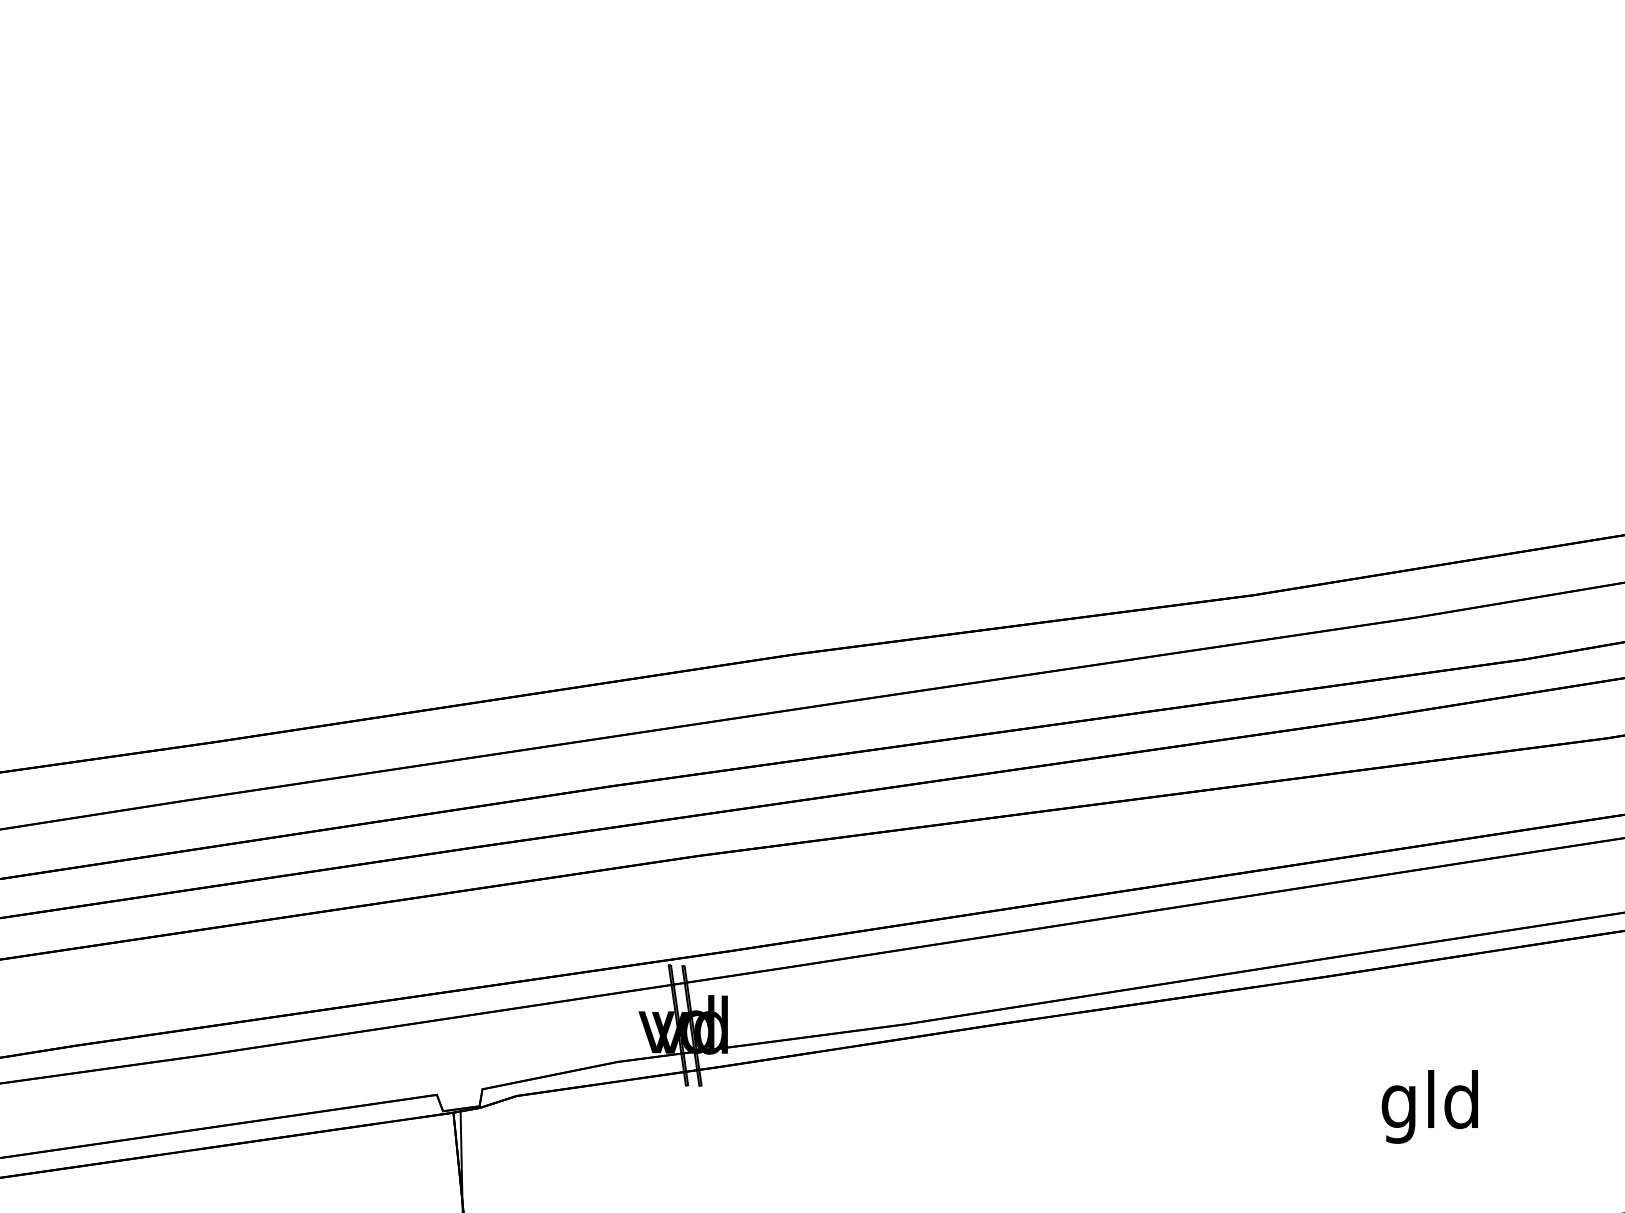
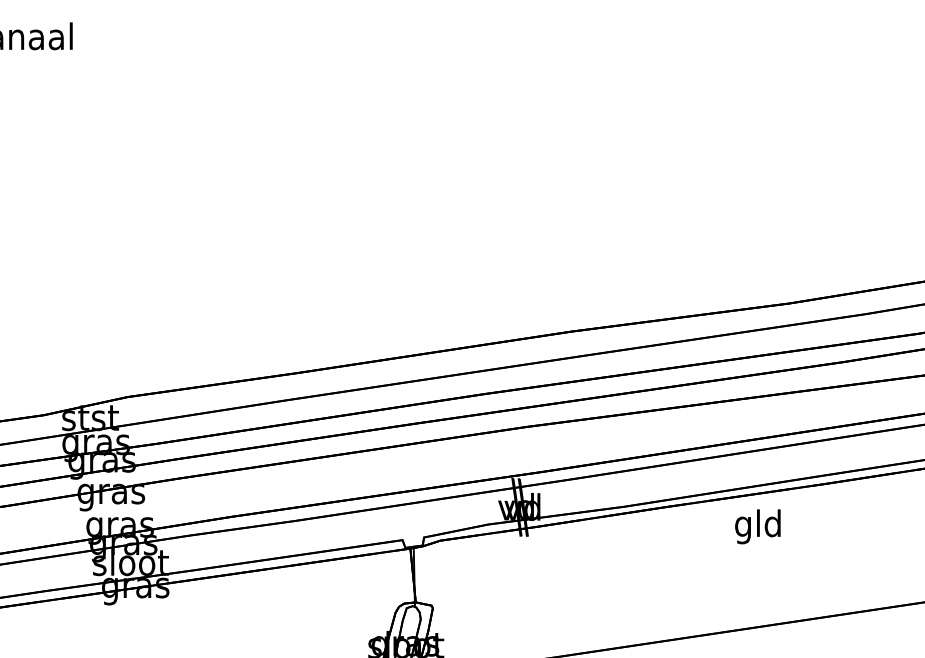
text: (1429, 1106) -> (757, 526), moved

